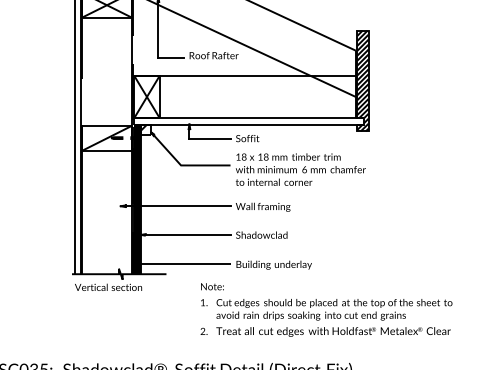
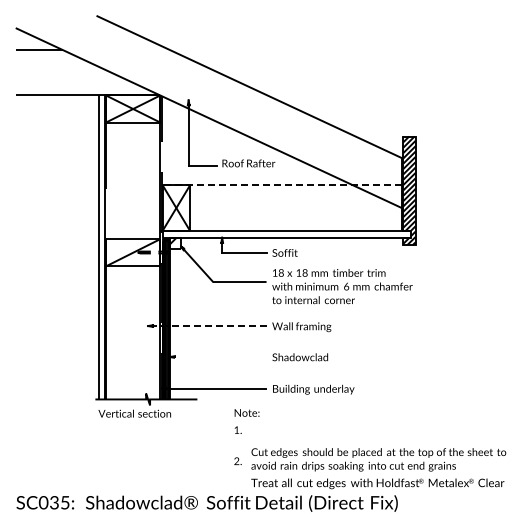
line: (244, 76) -> (281, 185), solid -> dashed
line: (177, 206) -> (209, 326), solid -> dashed
line: (186, 235) -> (219, 357), removed
text: (334, 317) -> (378, 468), moved

